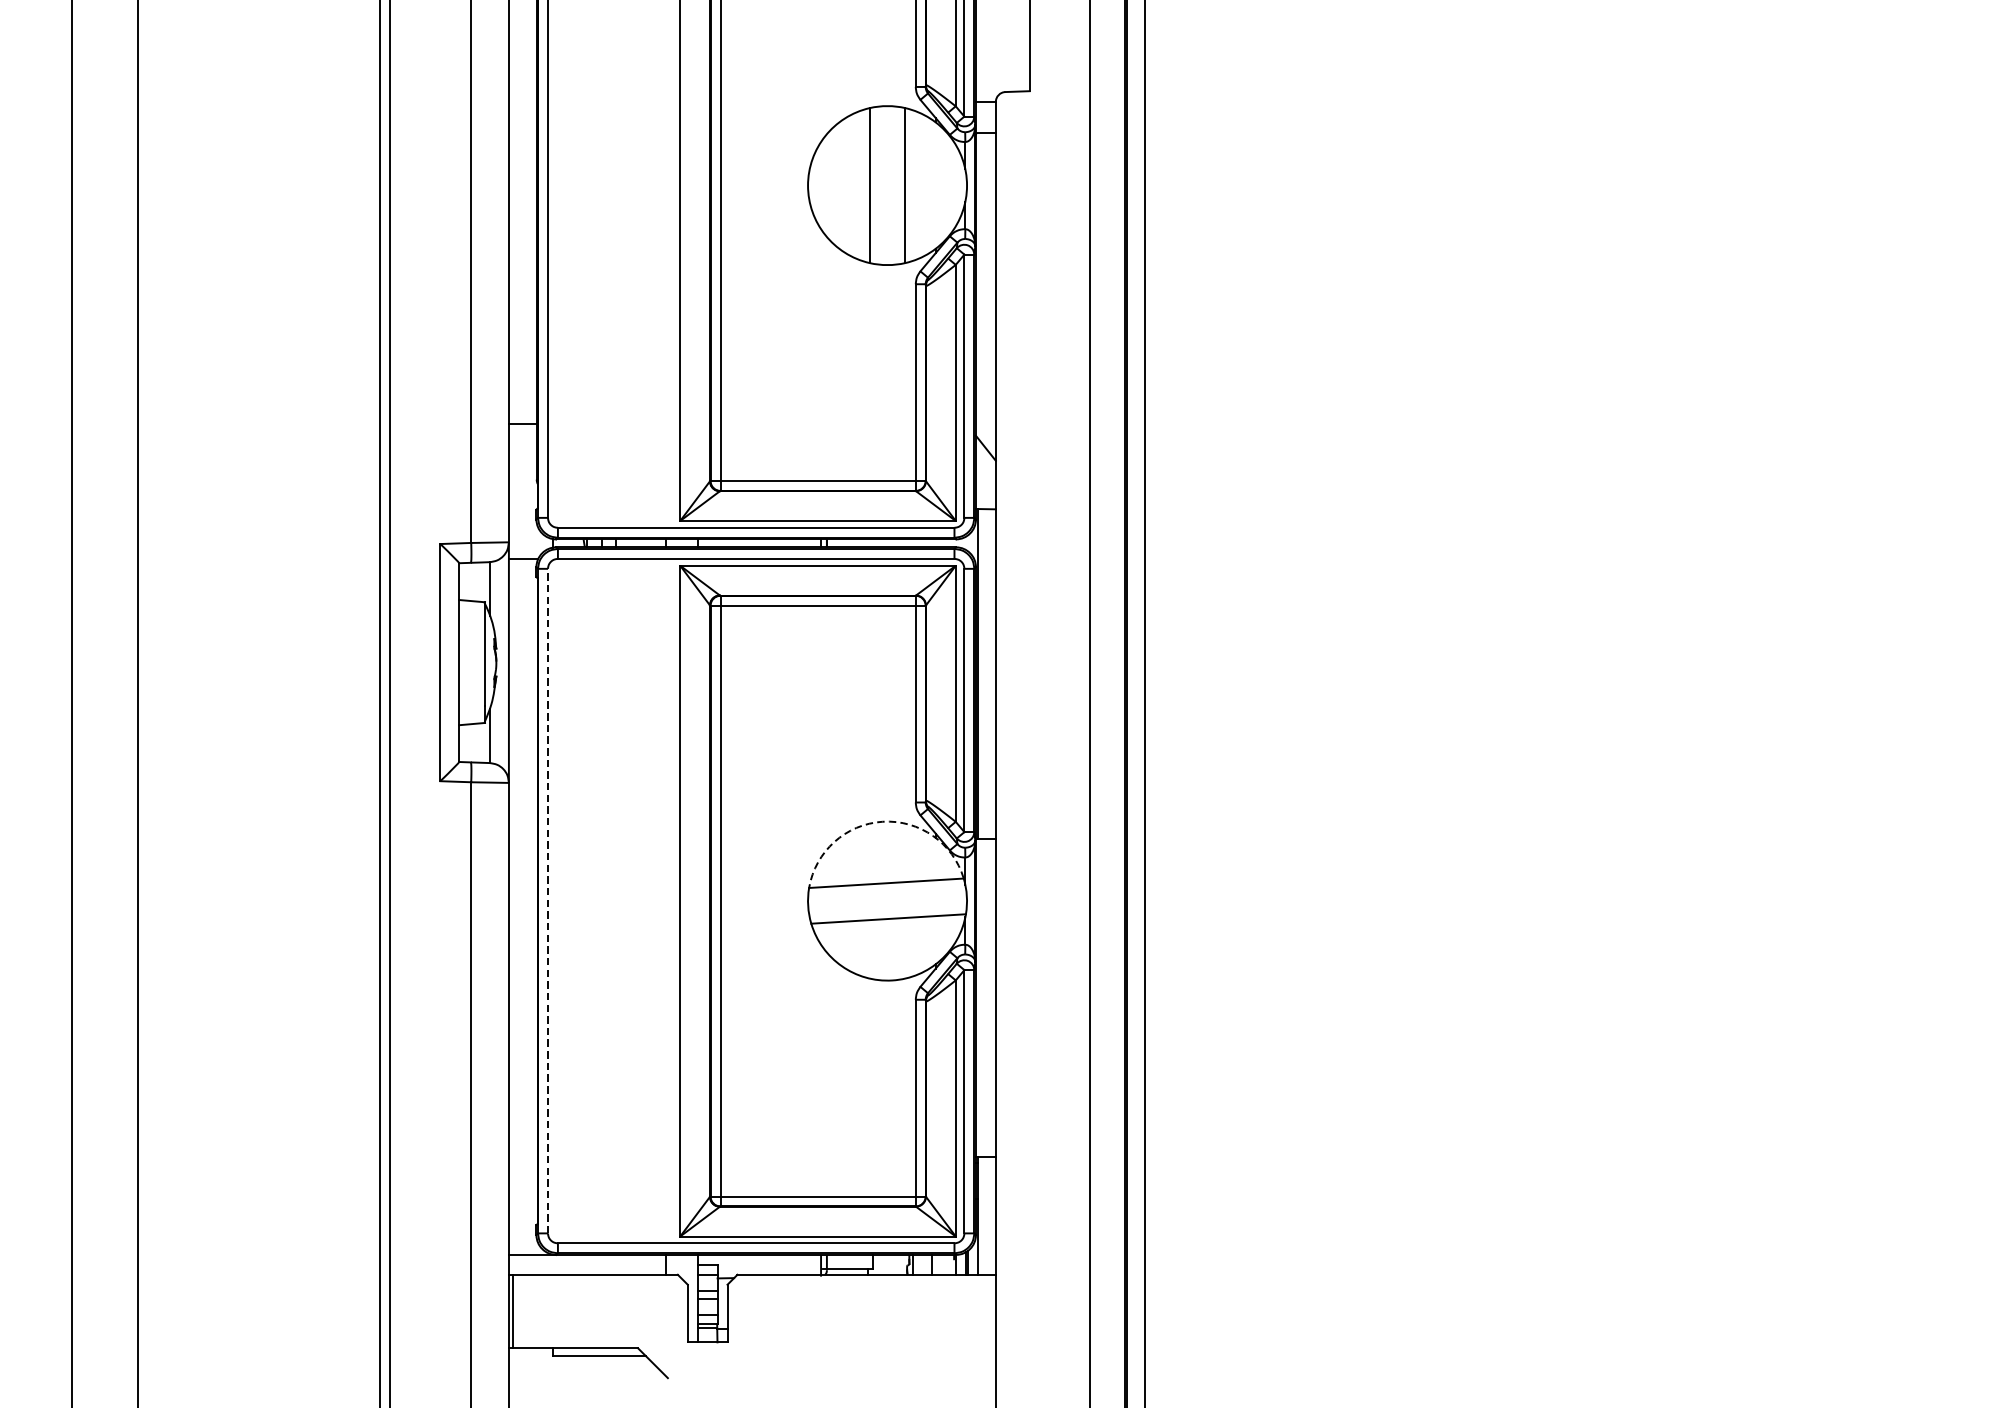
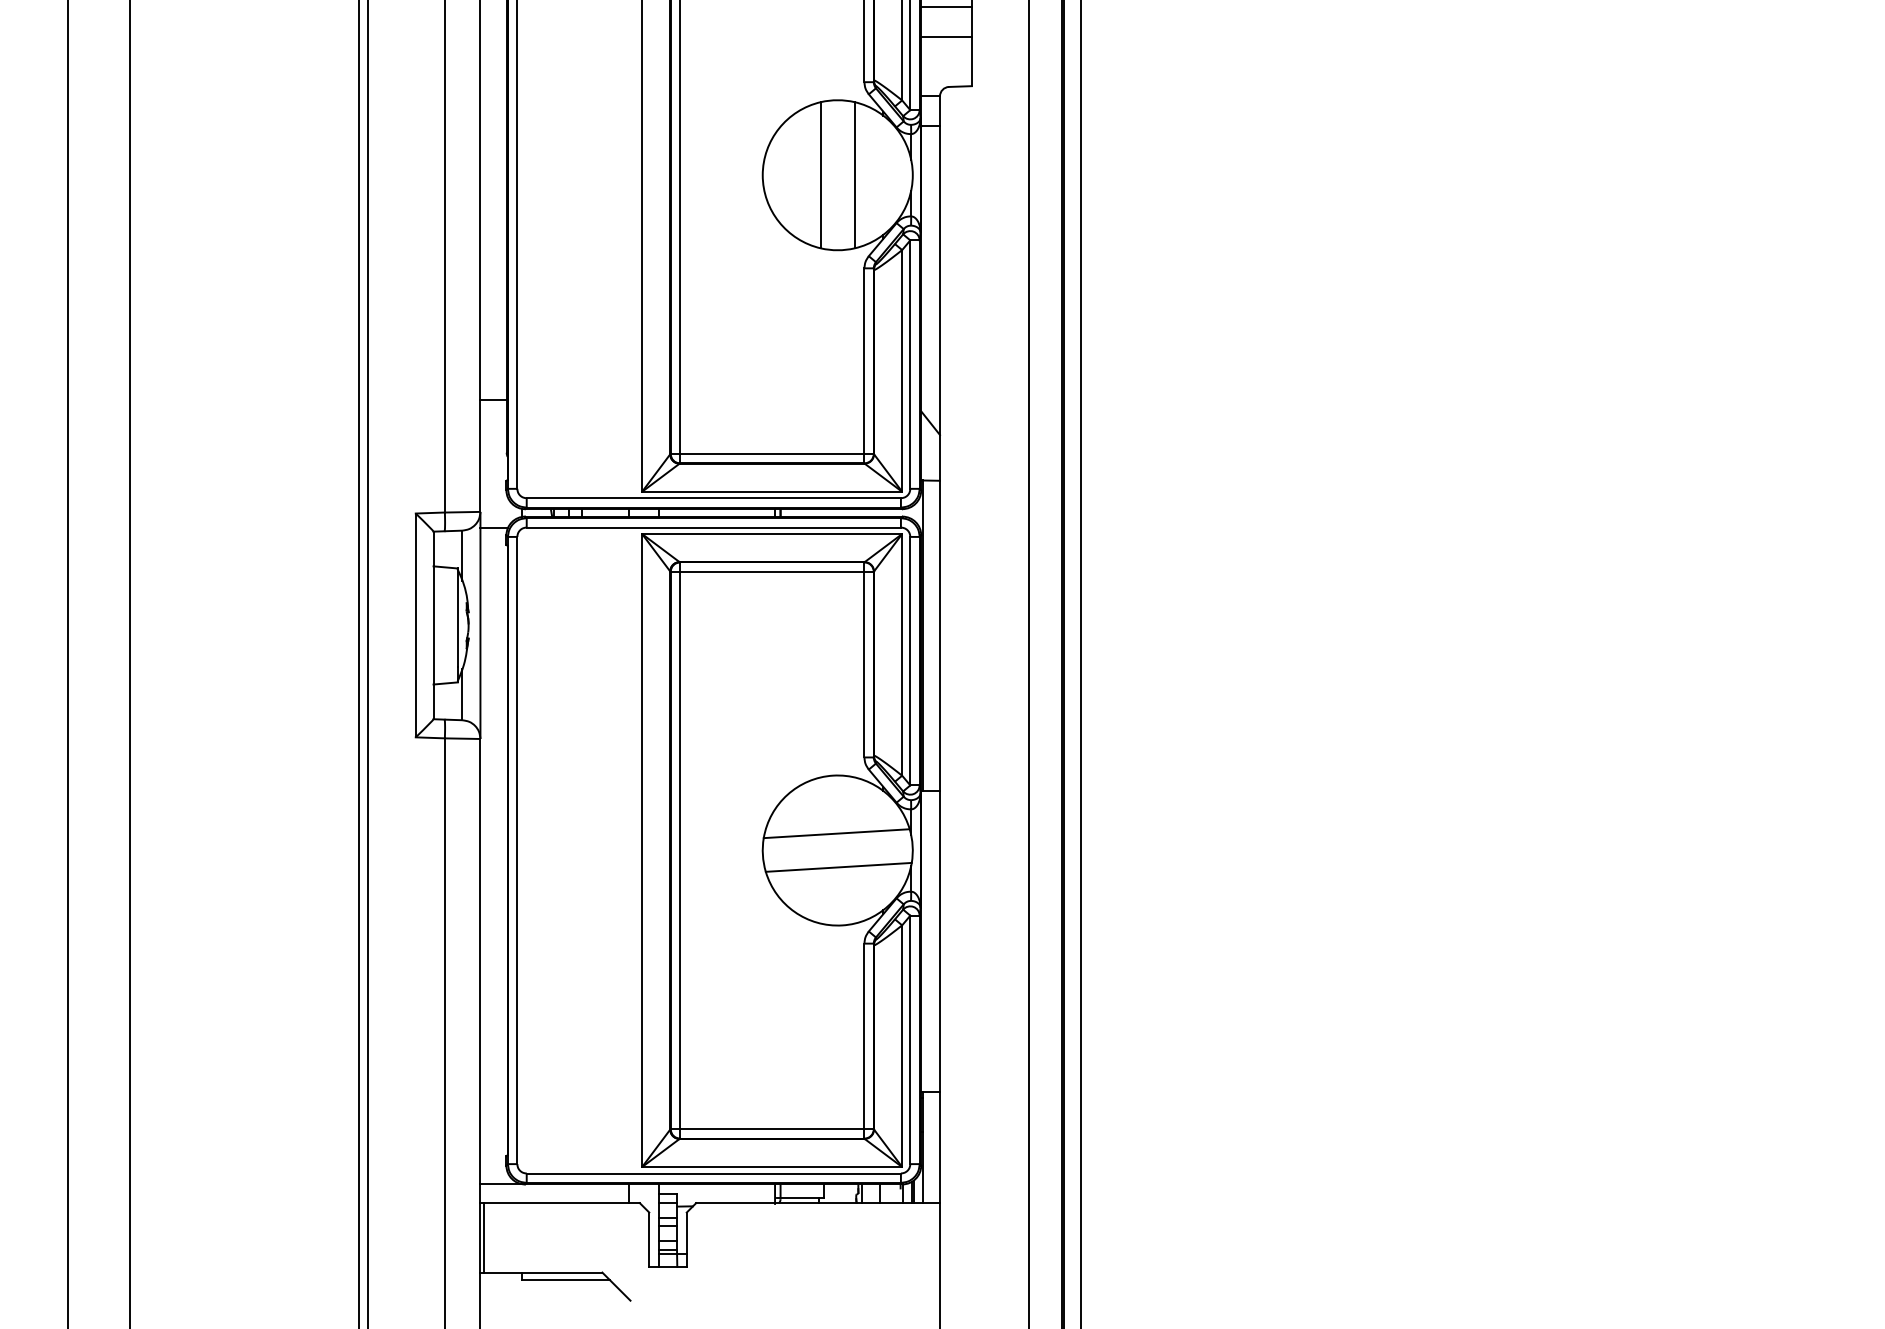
line: (1002, 6) -> (946, 6), added
line: (1002, 38) -> (946, 36), added
arc: (883, 821) -> (833, 775), dashed -> solid
line: (548, 901) -> (517, 850), dashed -> solid

